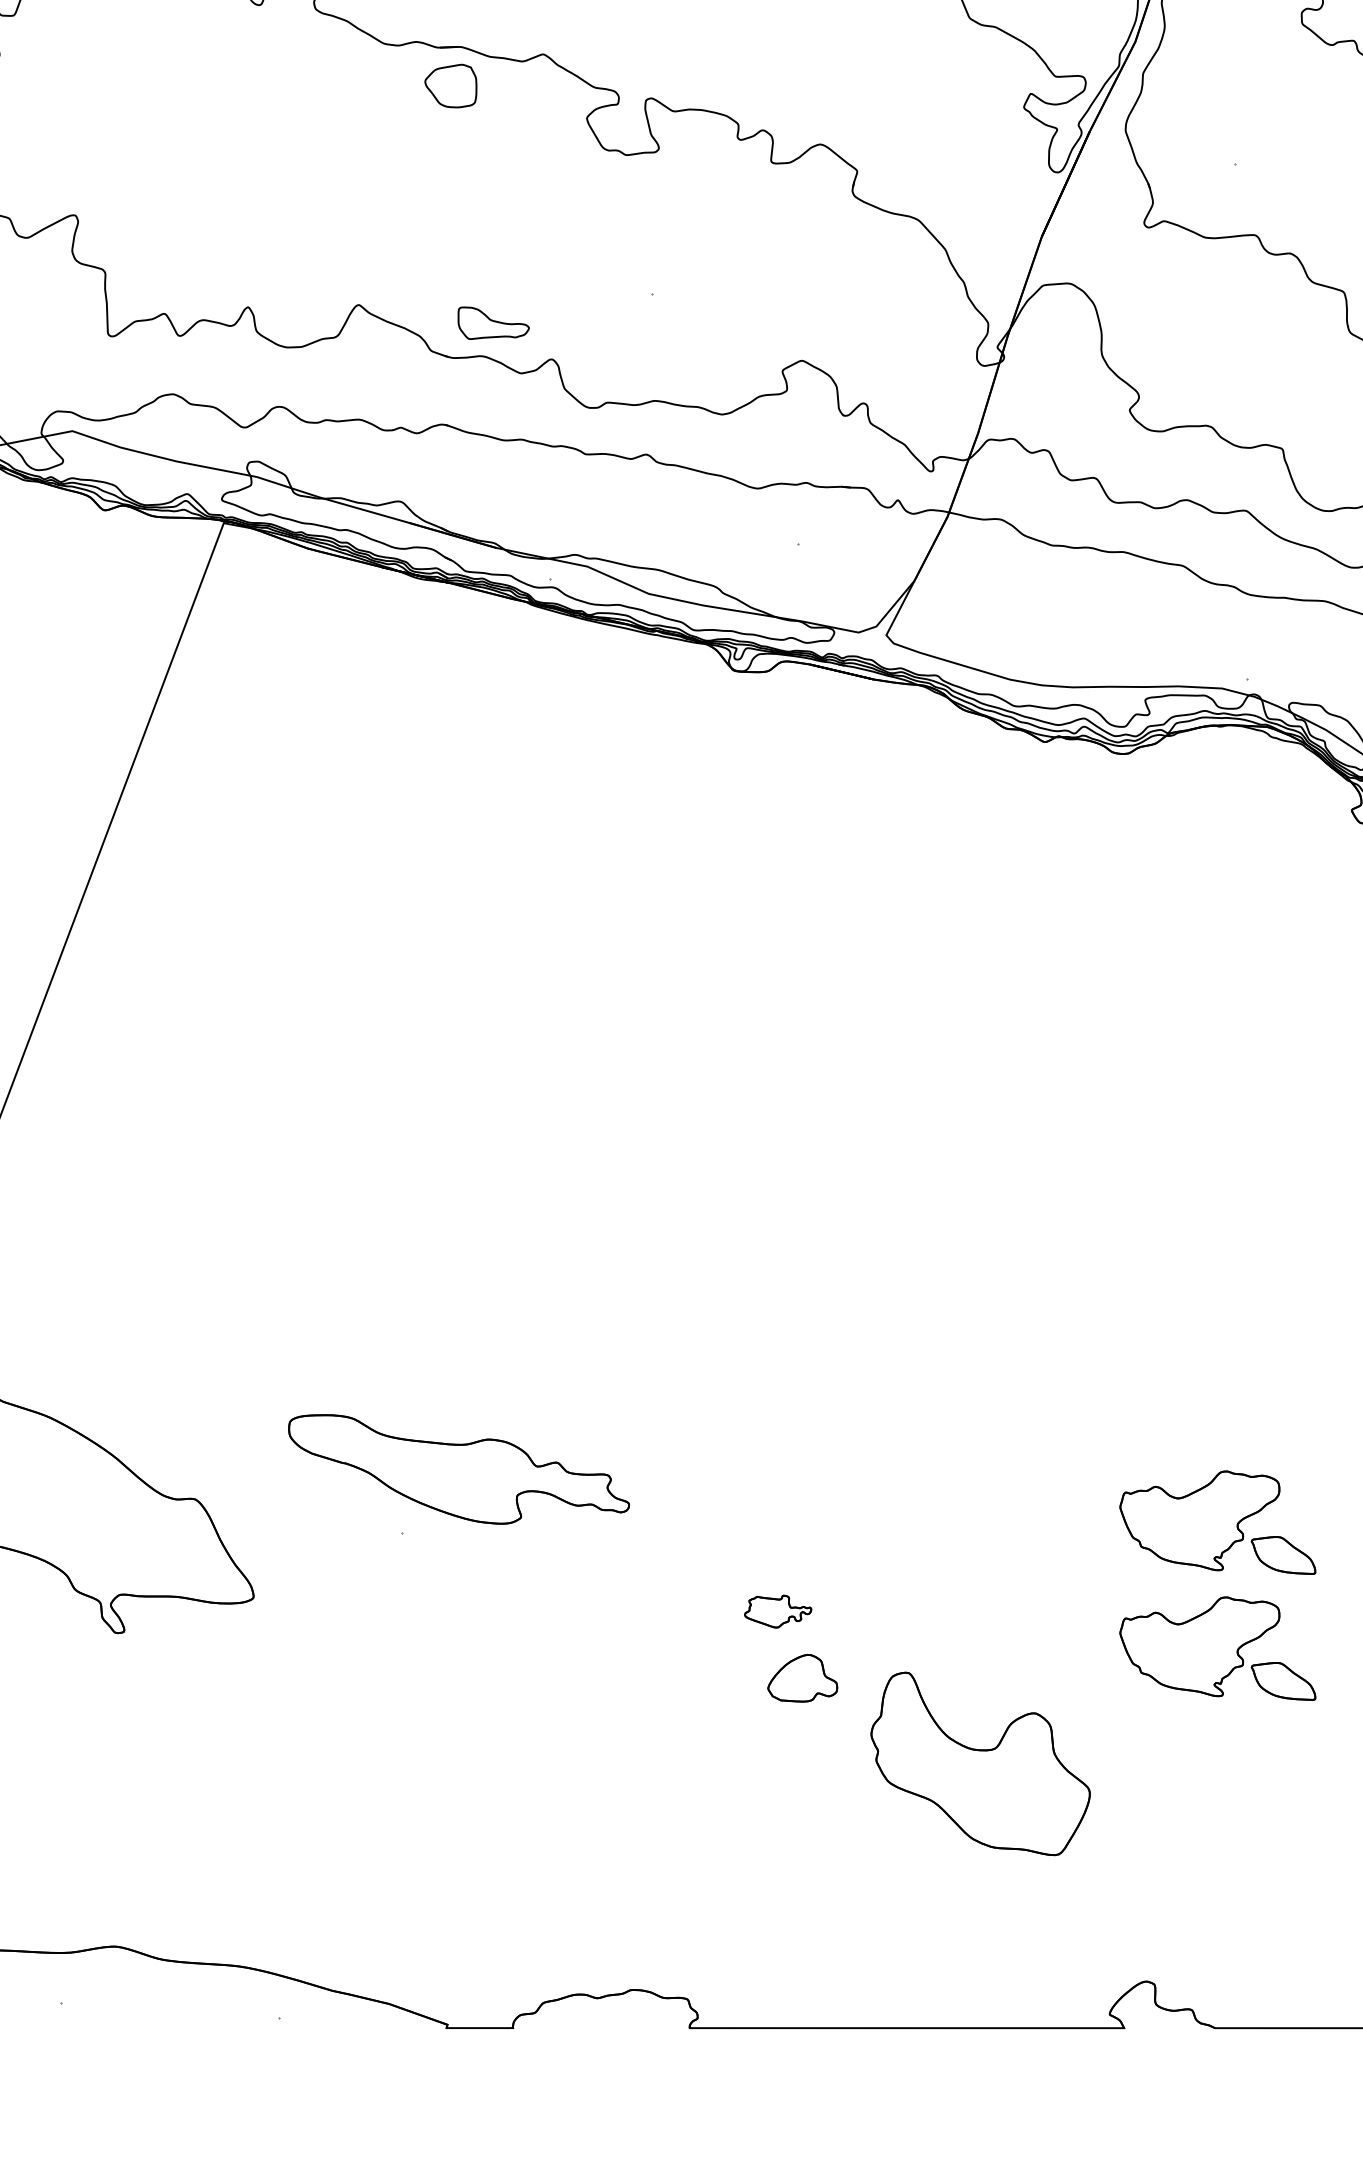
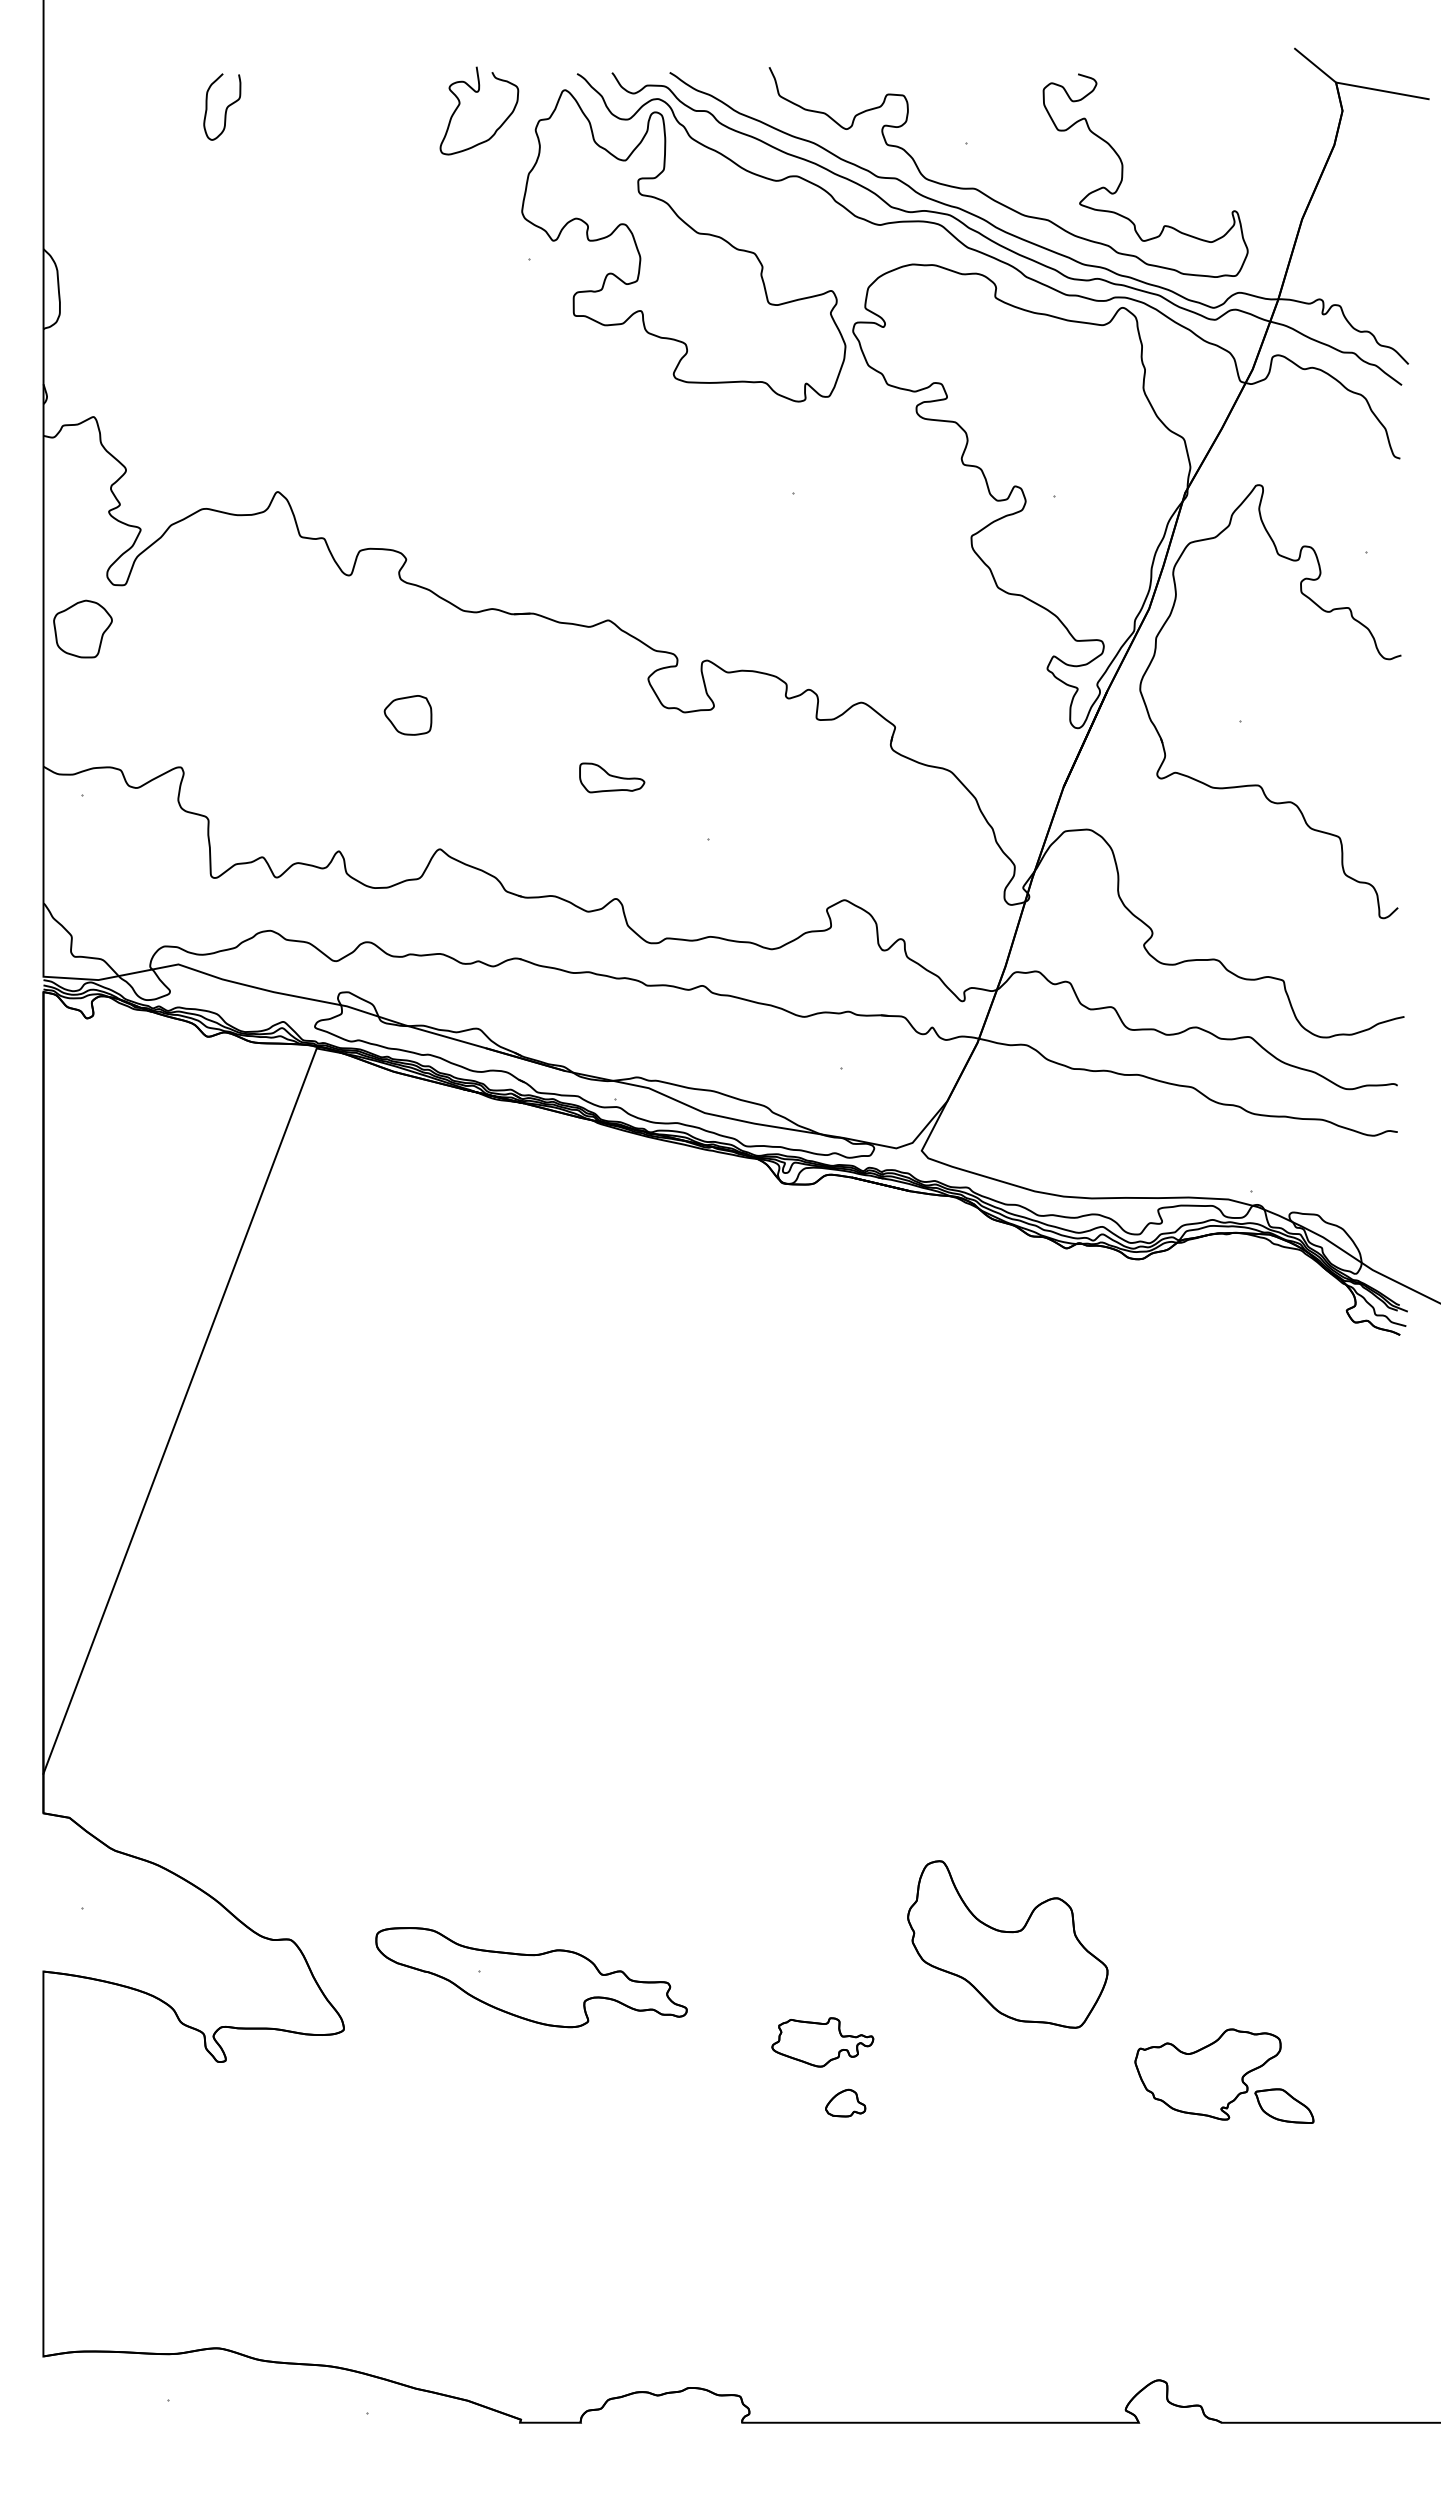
part: (450, 86) -> (407, 715), moved
part: (494, 322) -> (612, 777), moved
part: (459, 1469) -> (531, 1977), moved
part: (1217, 1521) -> (1224, 1960), removed
part: (777, 1611) -> (822, 2042), size x1.67
part: (802, 1677) -> (845, 2102), size x0.62
part: (980, 1763) -> (1007, 1944), moved

